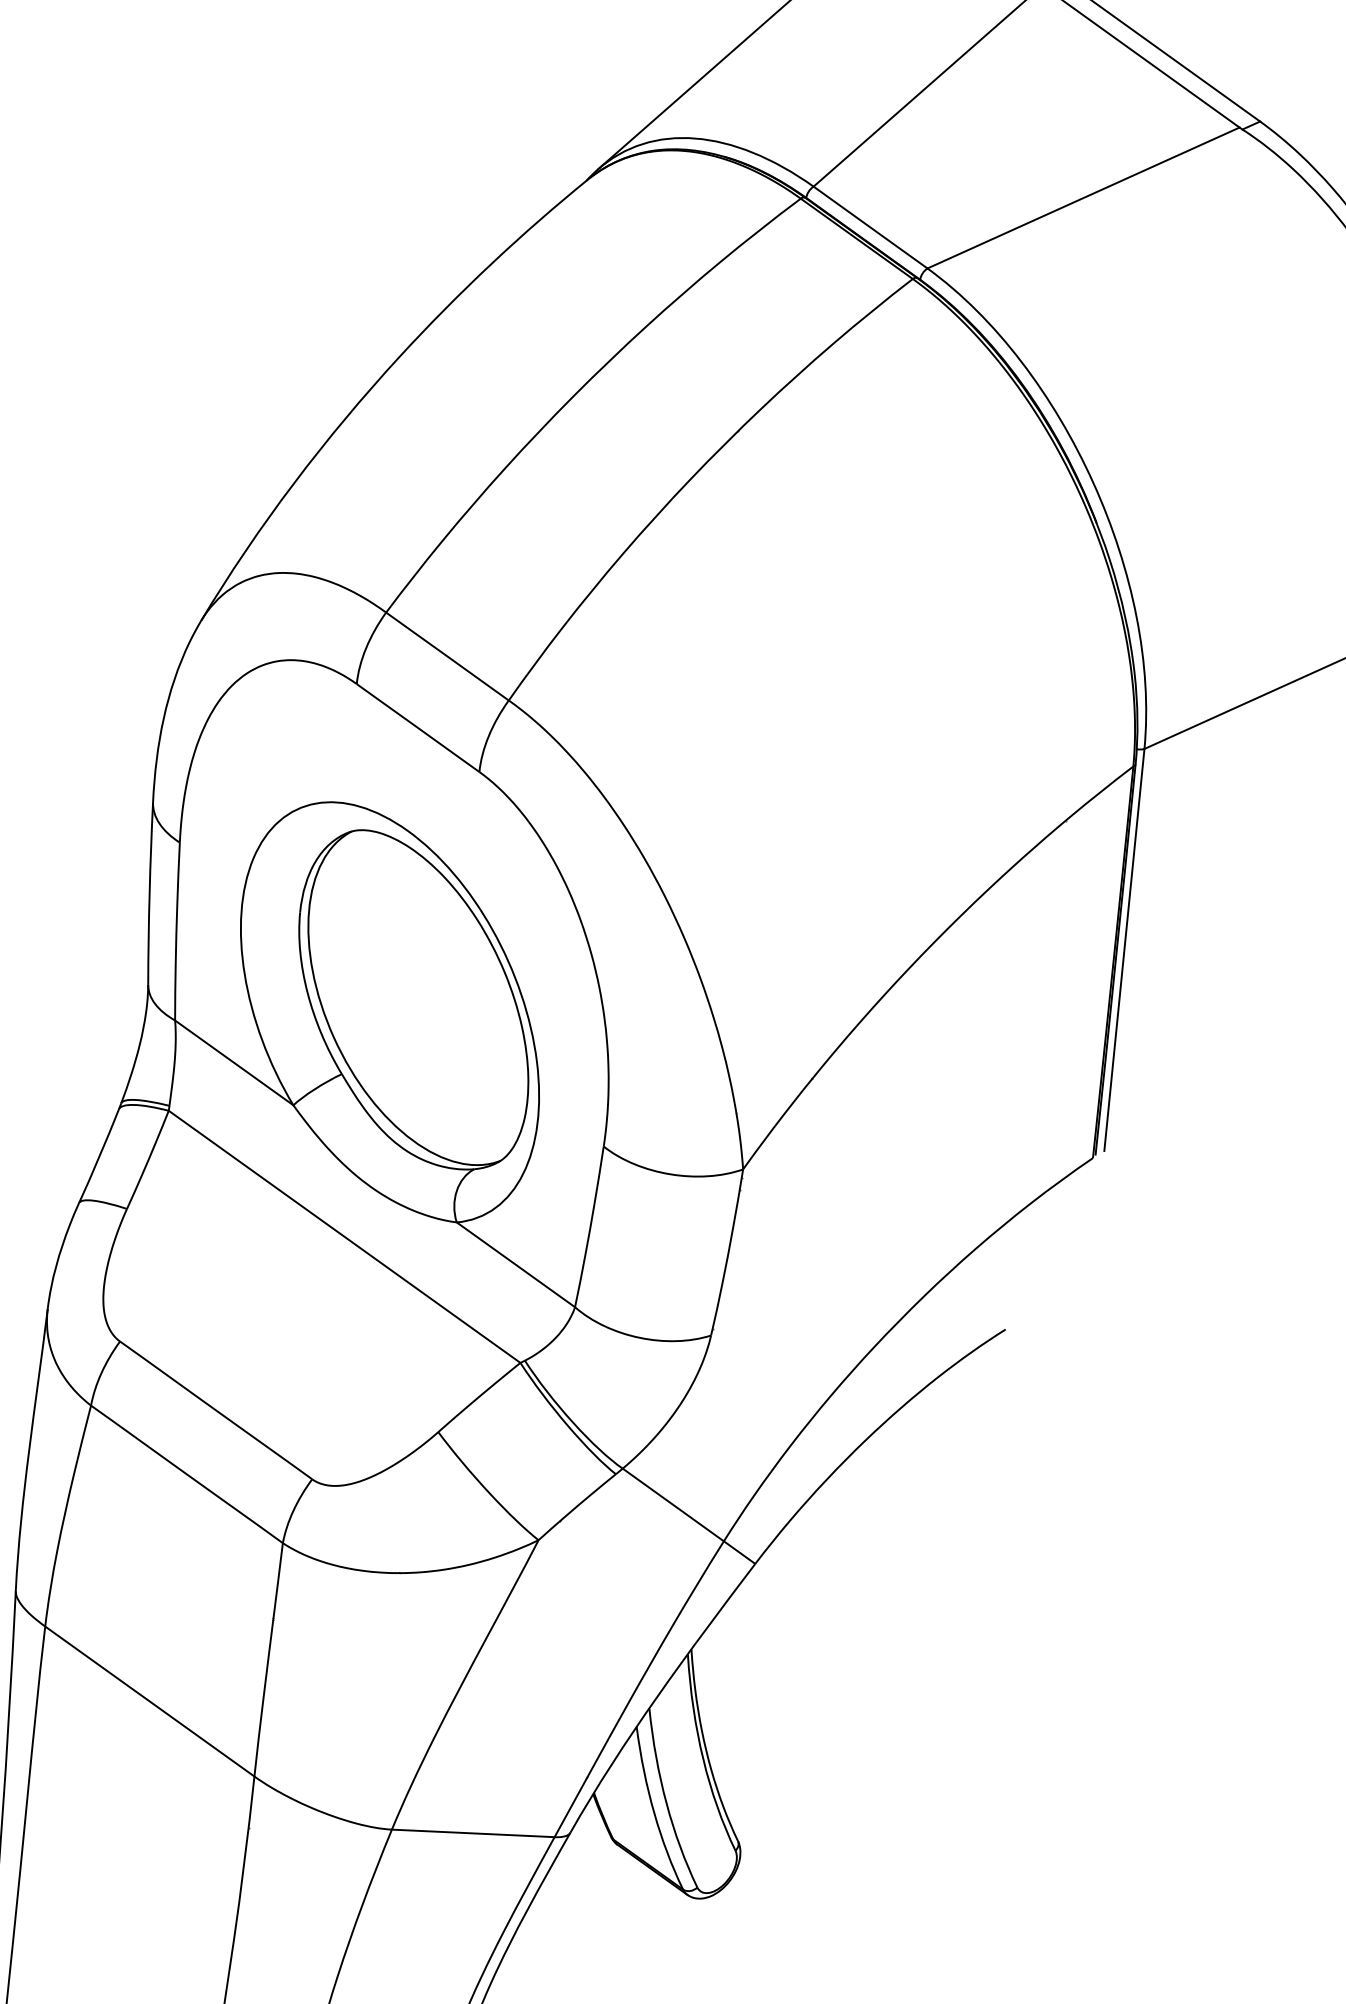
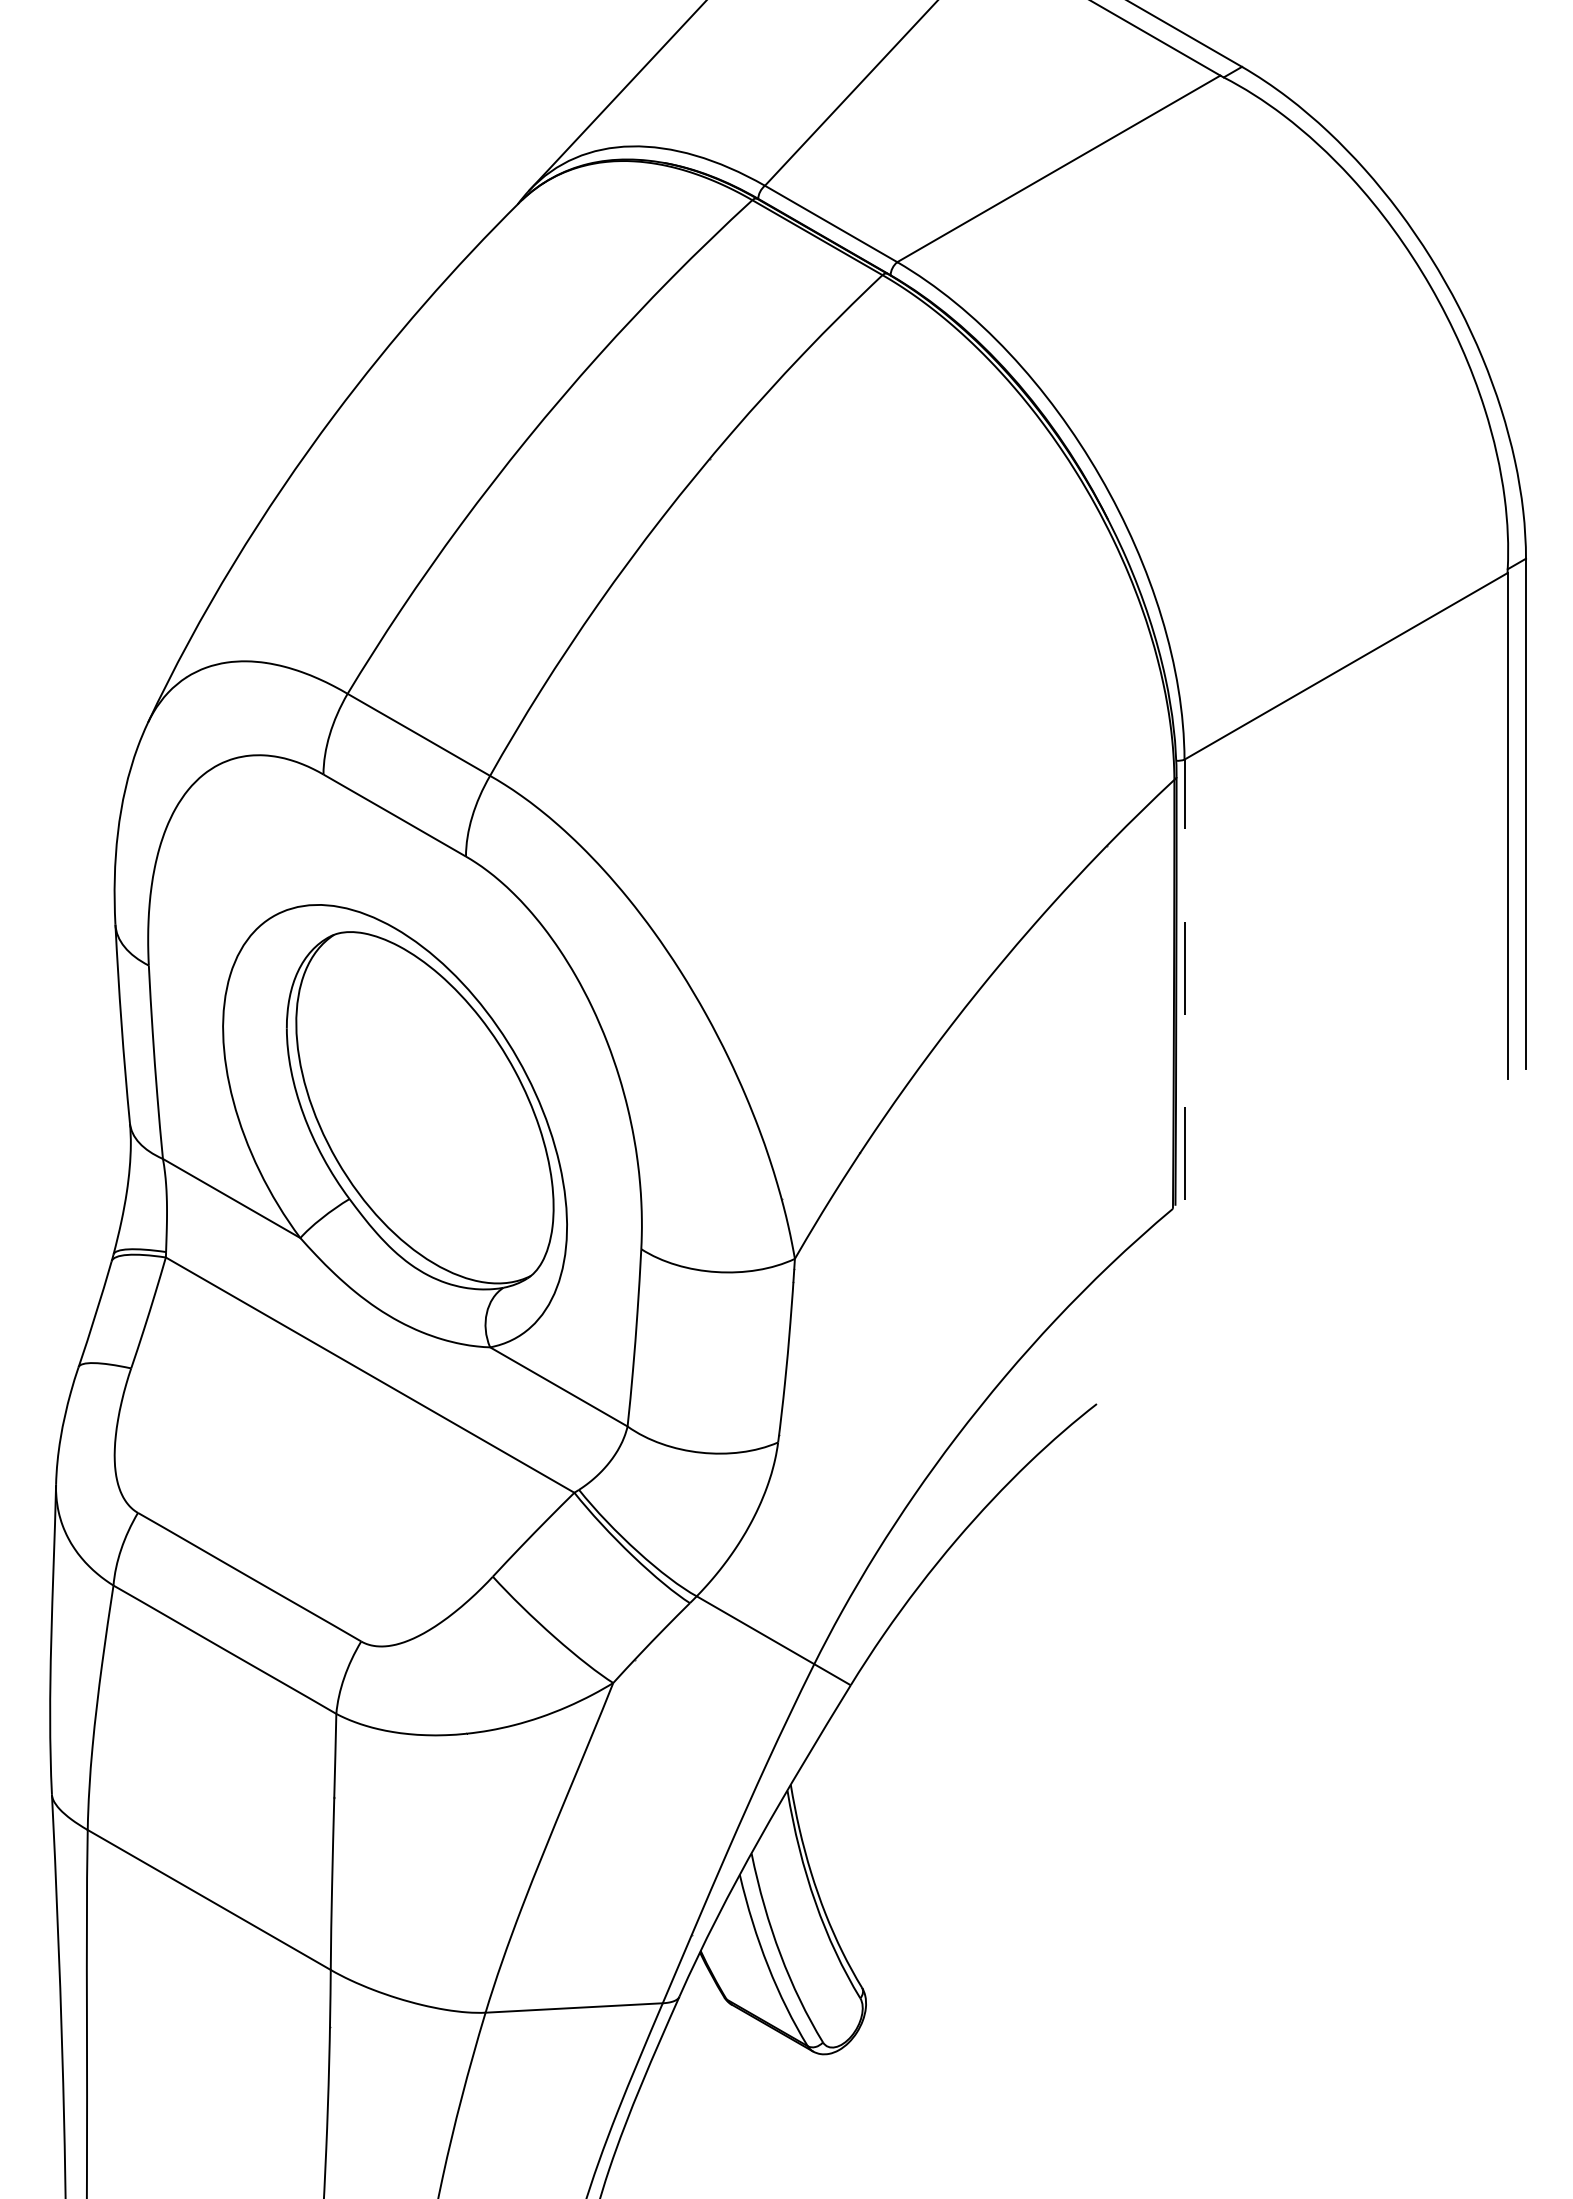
line: (1124, 949) -> (1184, 979), solid -> dashed

